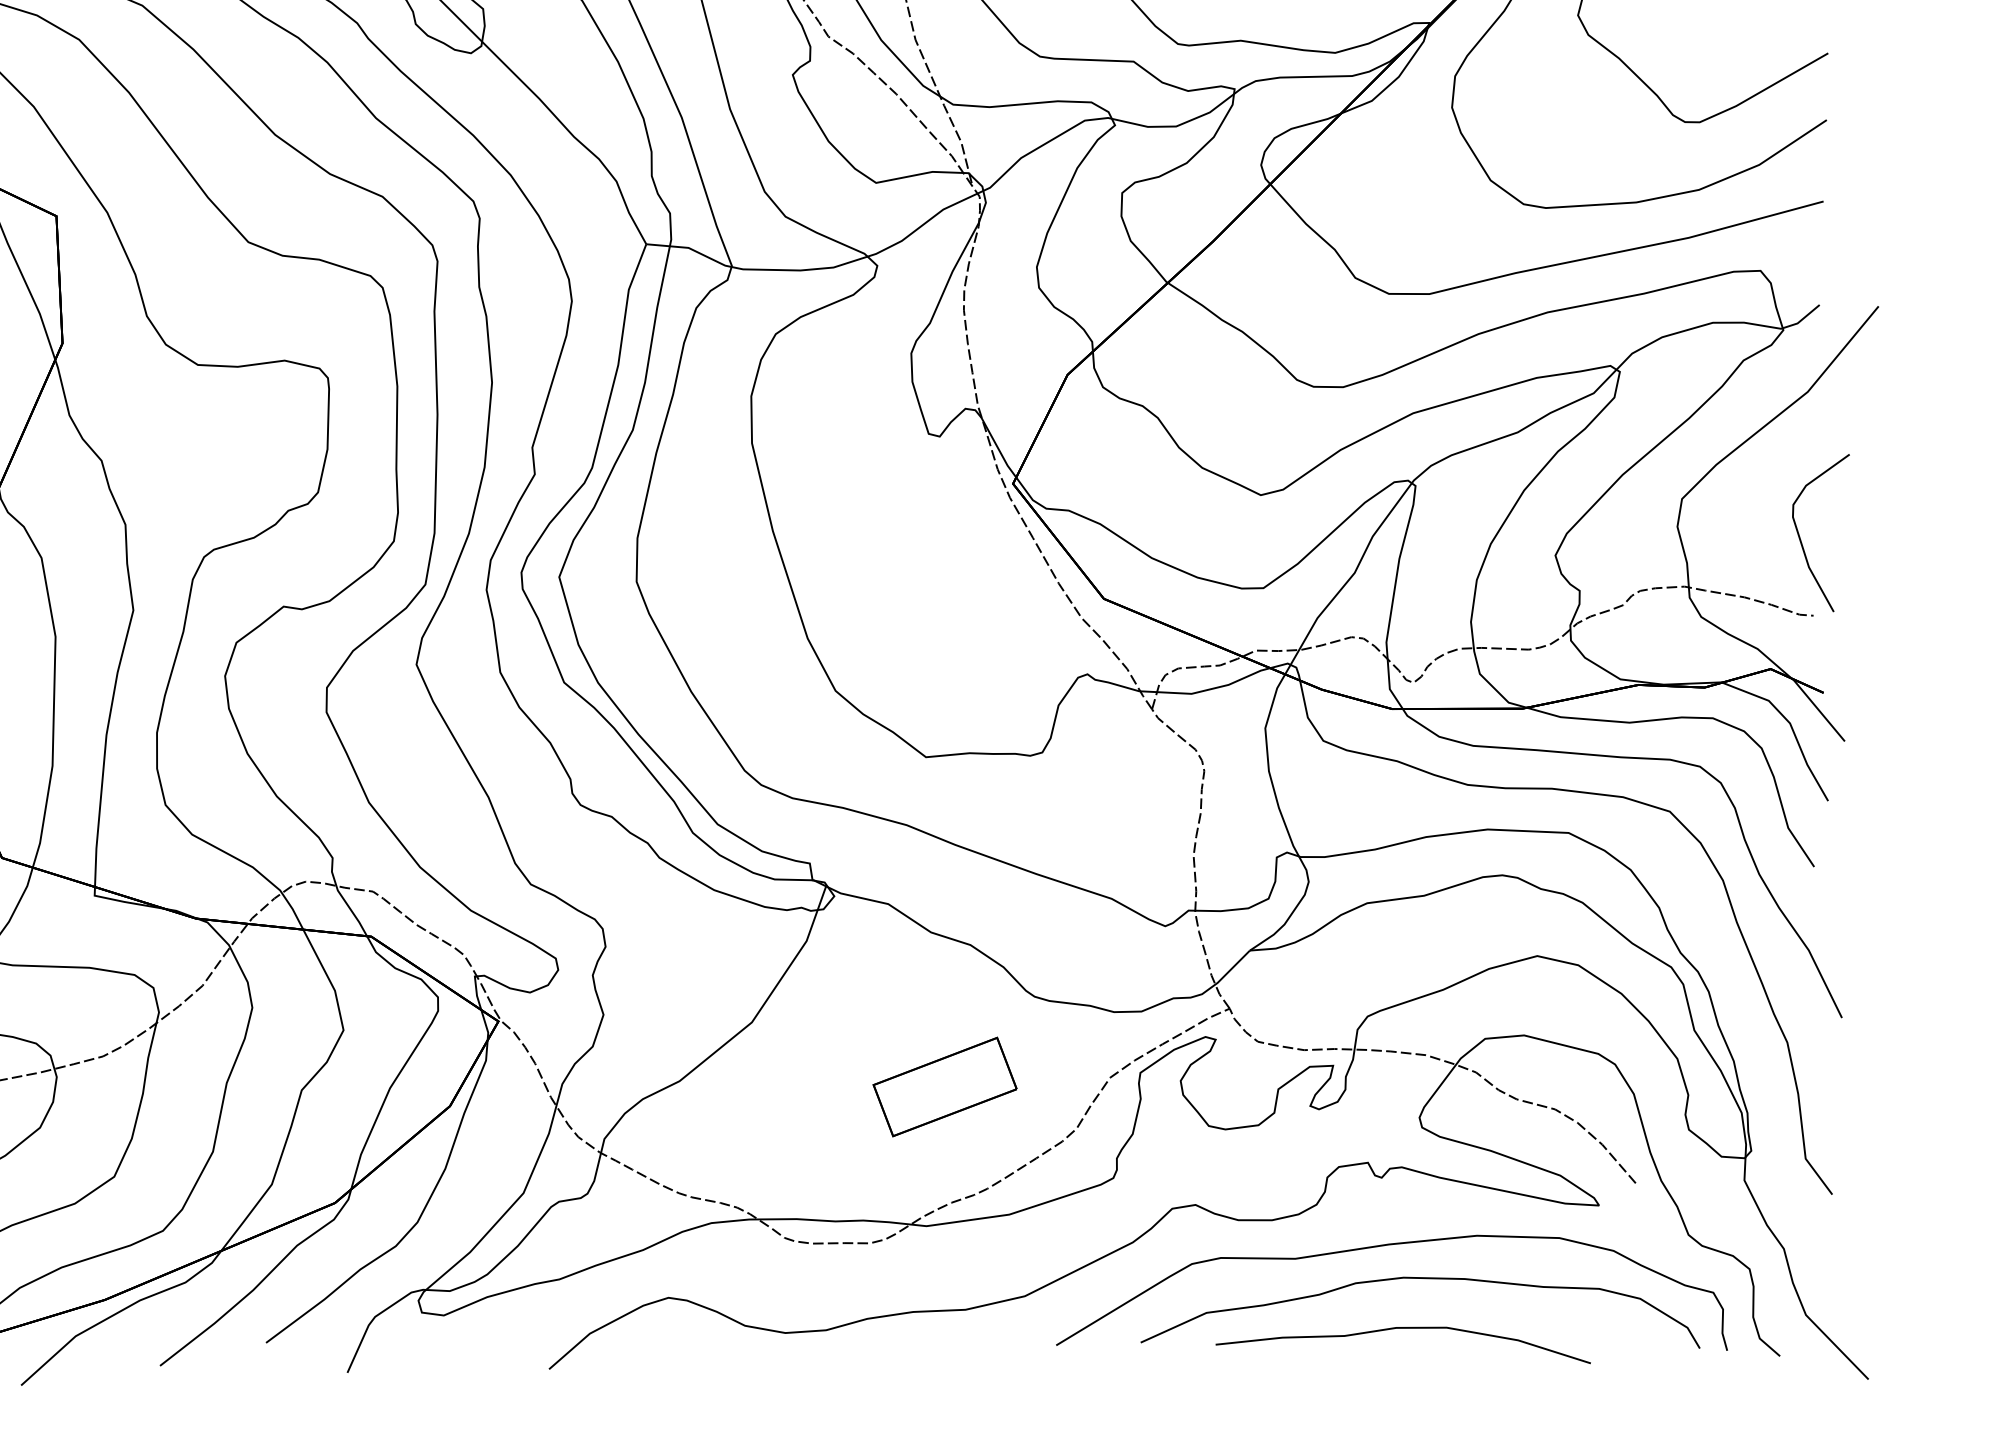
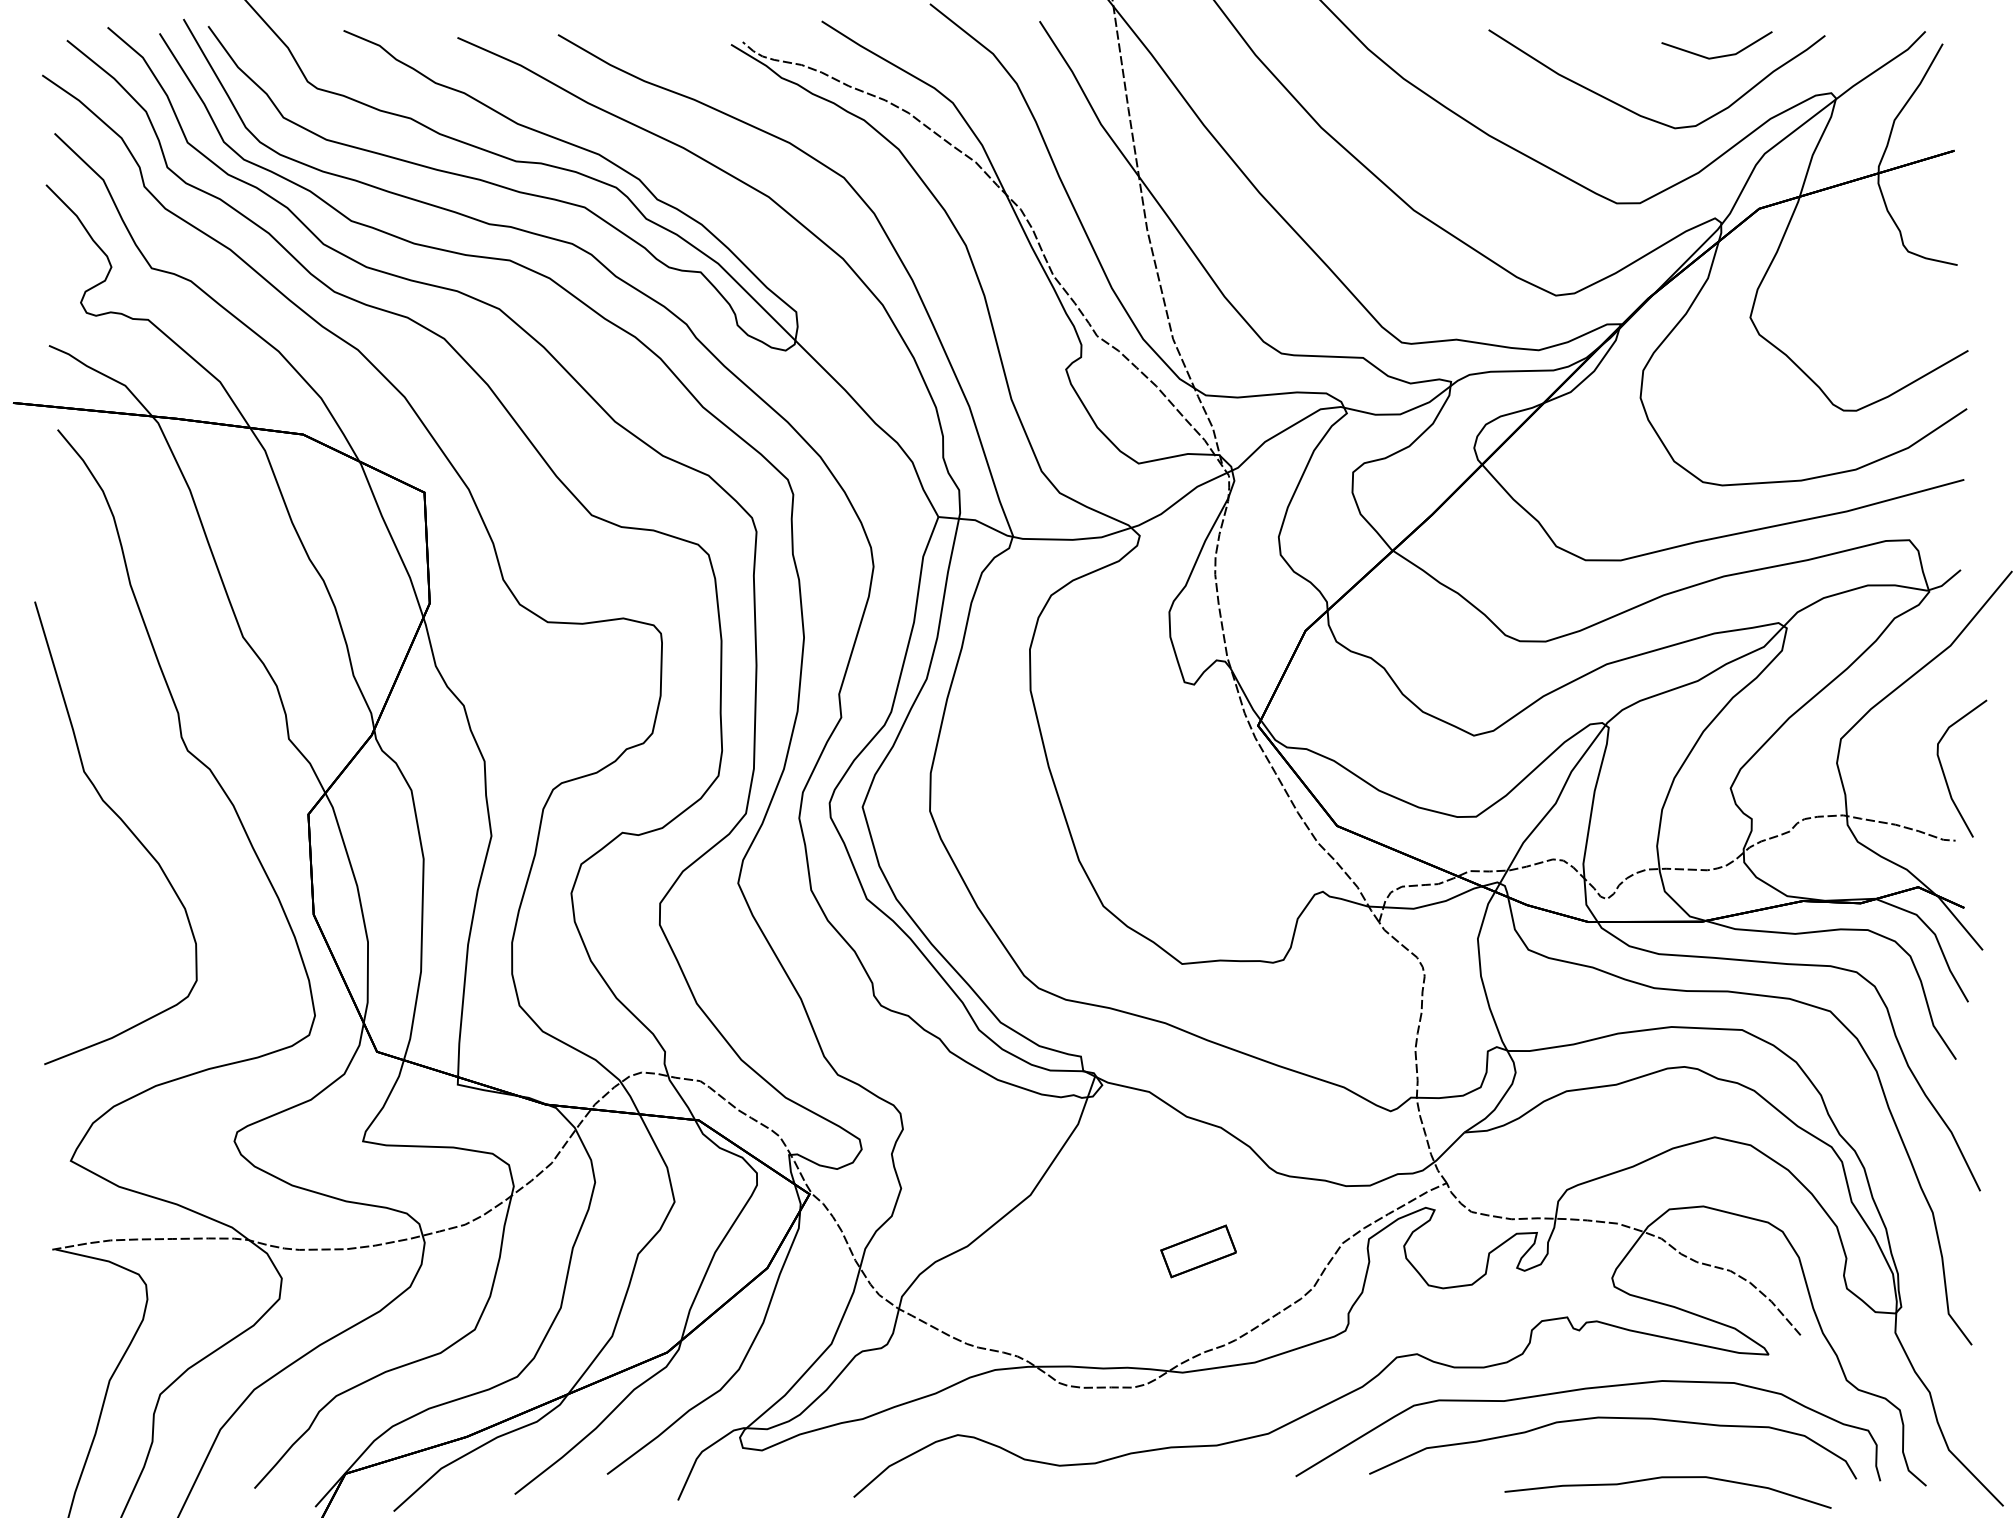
part: (944, 1087) -> (1198, 1251), size x0.6
curve: (1402, 1329) -> (1667, 1478), moved

